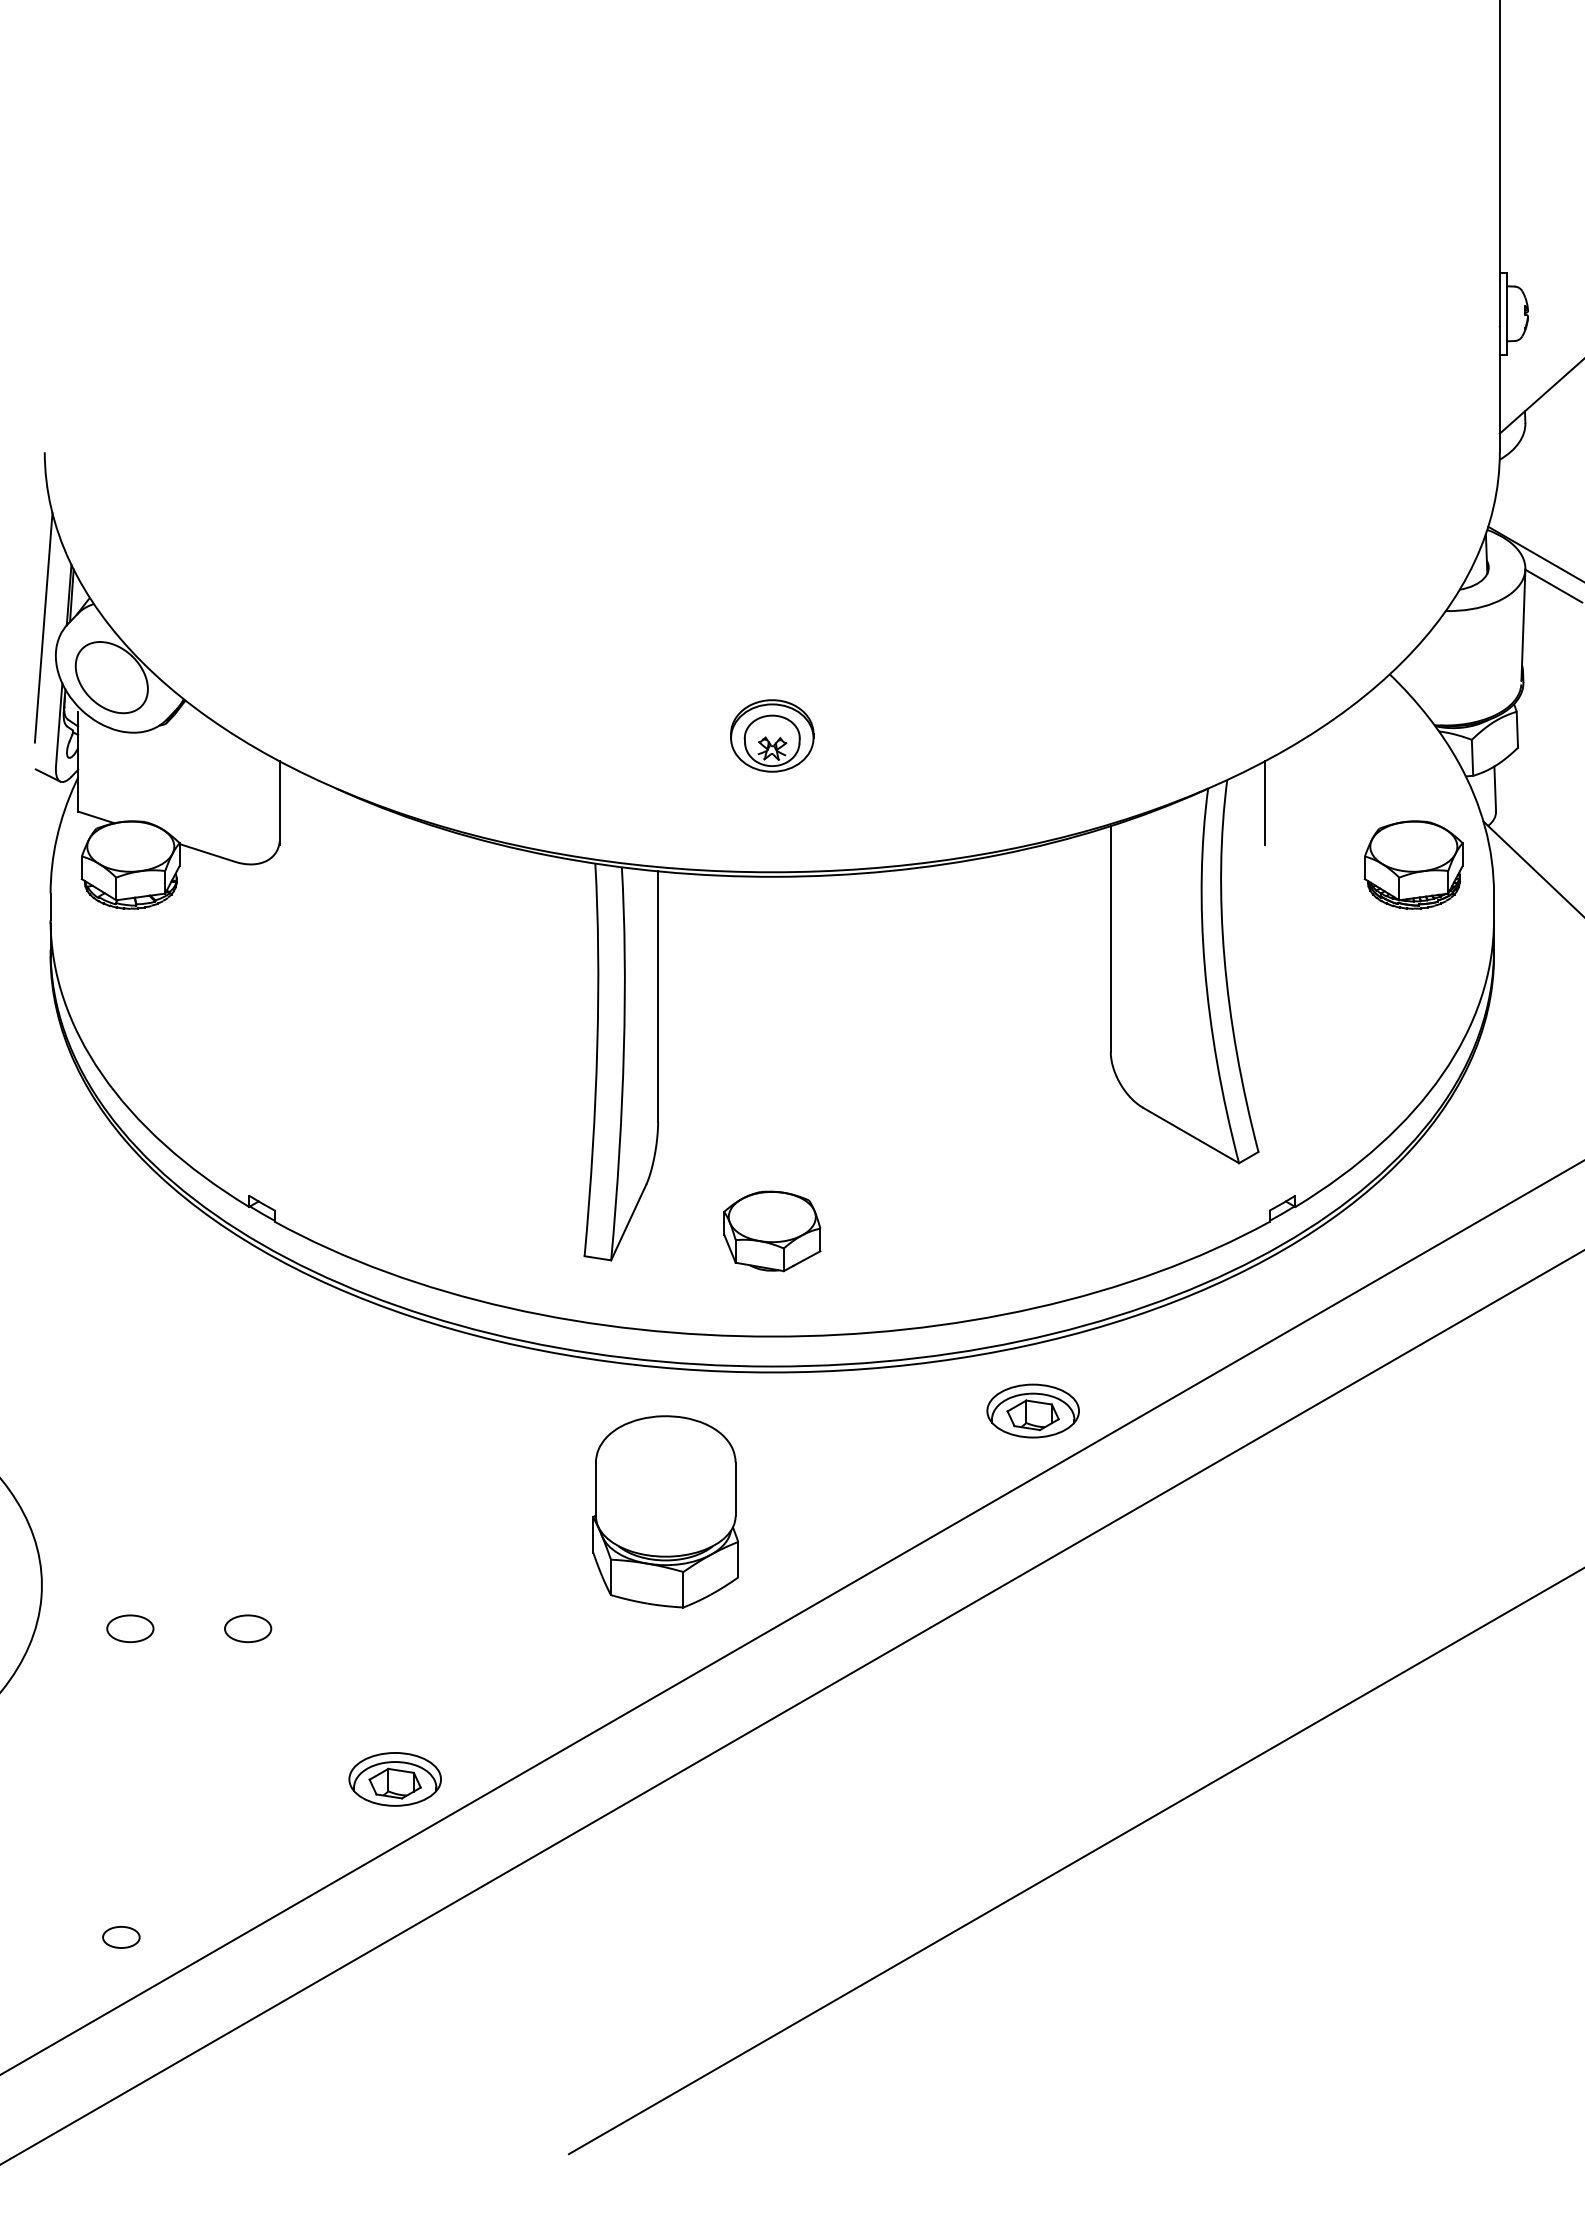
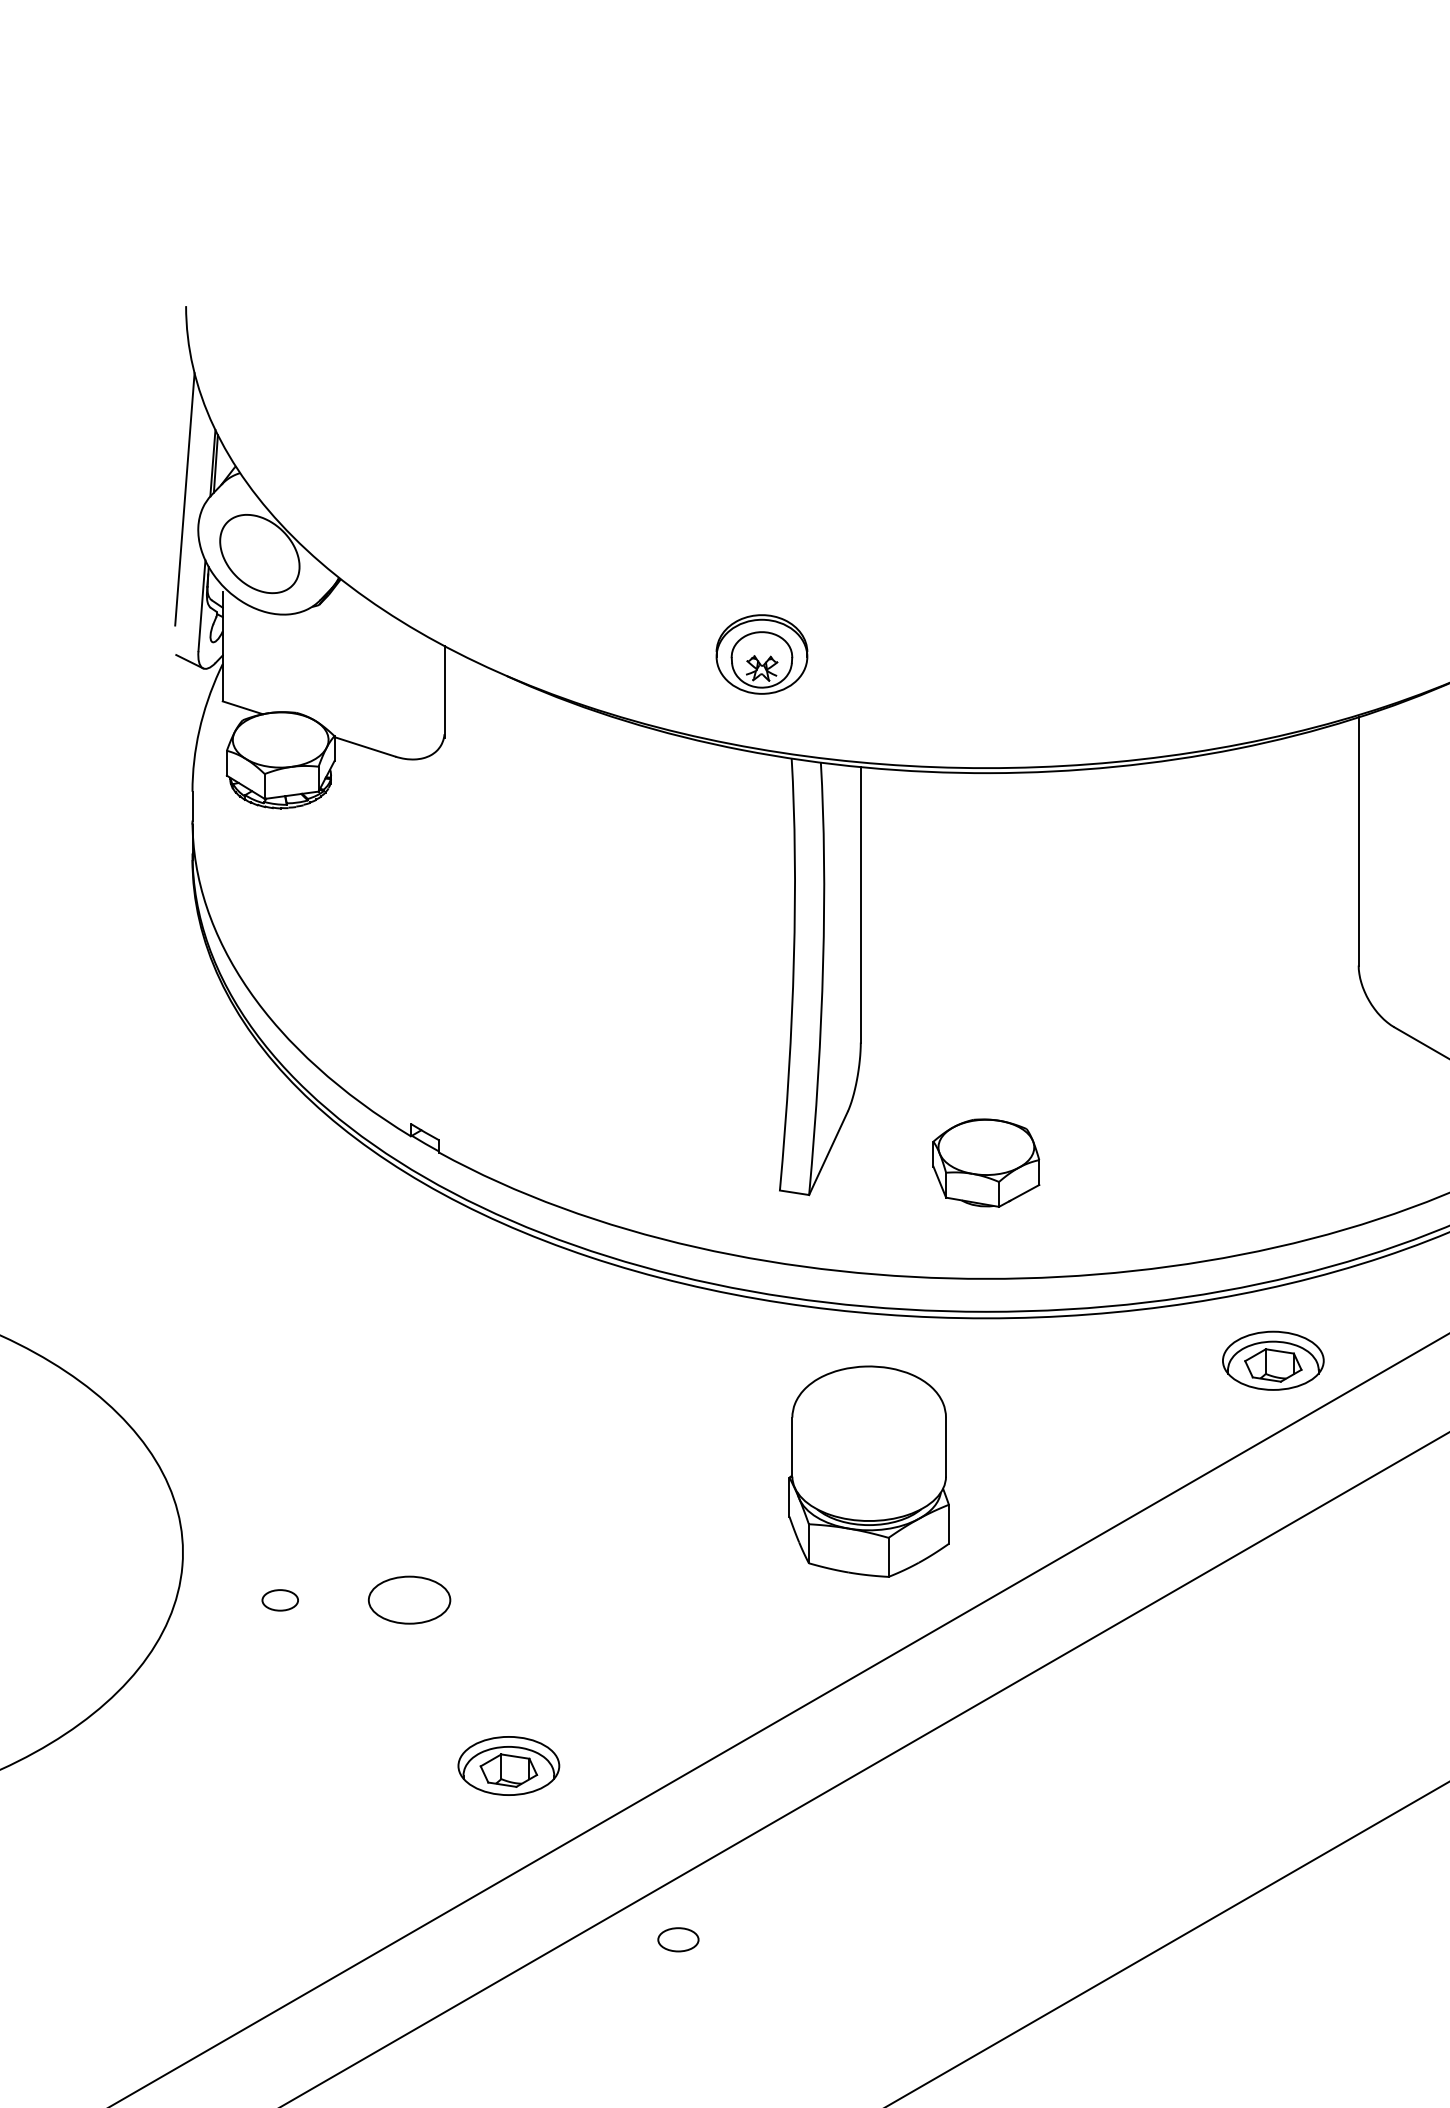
part: (772, 735) -> (762, 653), moved
part: (130, 1628) -> (280, 1599), size x0.7
part: (248, 1628) -> (410, 1599), size x1.6
part: (394, 1779) -> (508, 1766), moved
part: (121, 1937) -> (678, 1939), moved

